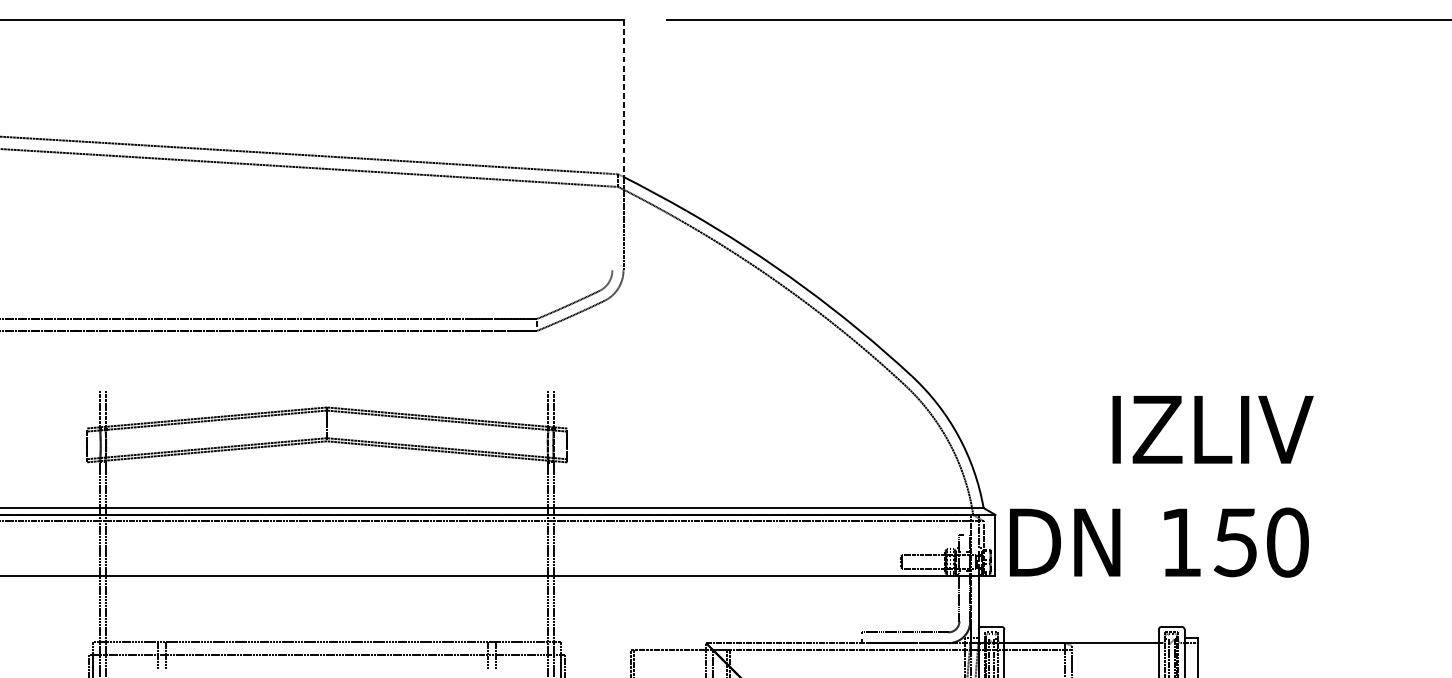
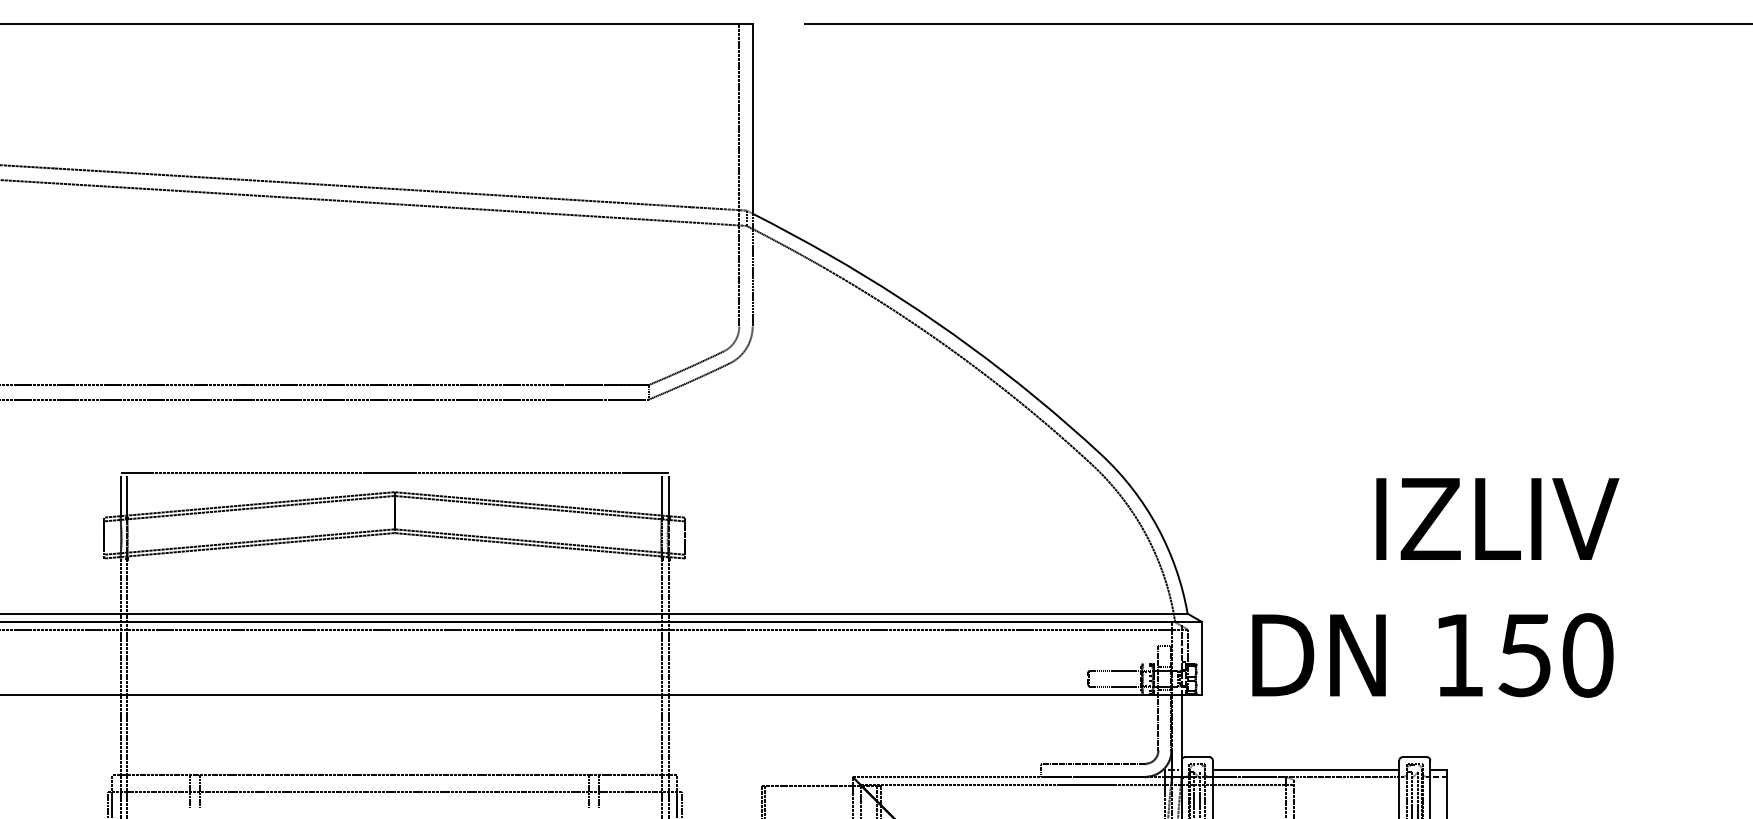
line: (623, 98) -> (752, 119), dashed -> solid
line: (612, 145) -> (739, 175), added
line: (326, 391) -> (394, 472), added
text: (1161, 486) -> (1435, 587), moved
line: (1081, 637) -> (1305, 770), added

